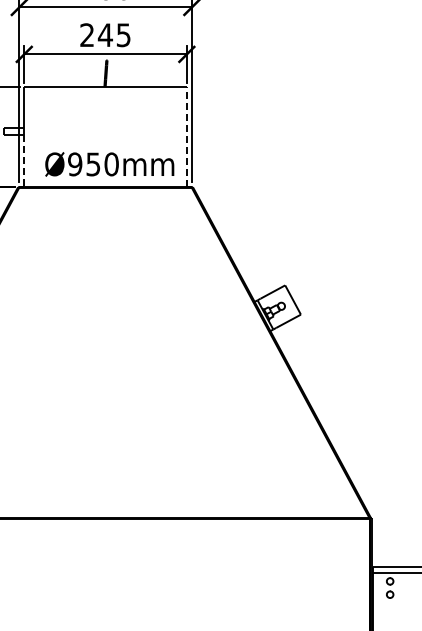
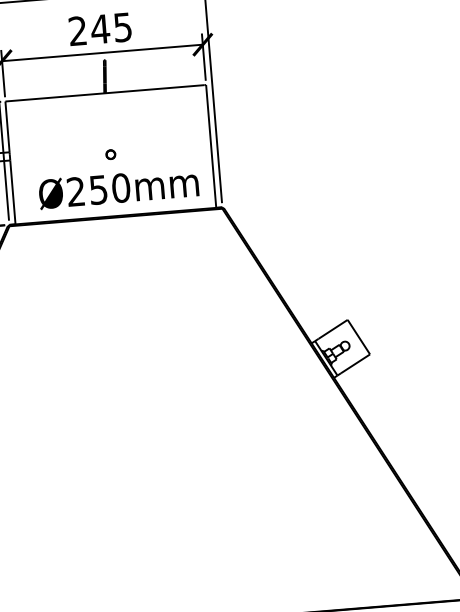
part: (105, 136) -> (110, 154), added
line: (186, 136) -> (210, 146), dashed -> solid
line: (24, 160) -> (13, 192), dashed -> solid
text: (75, 164) -> (76, 191), Ø950mm -> Ø250mm

